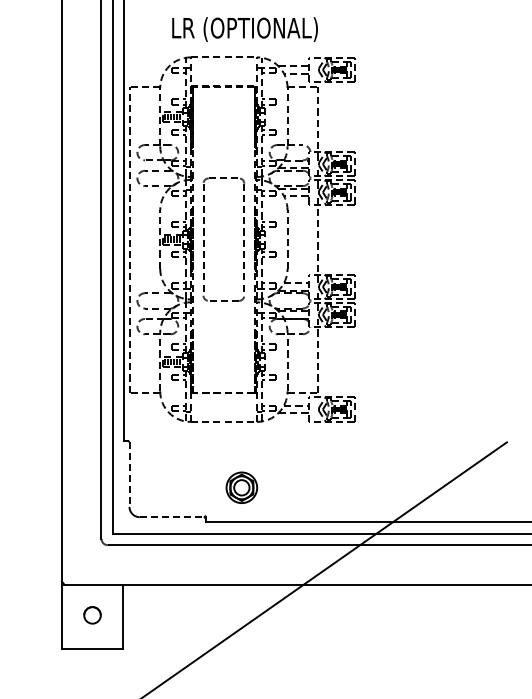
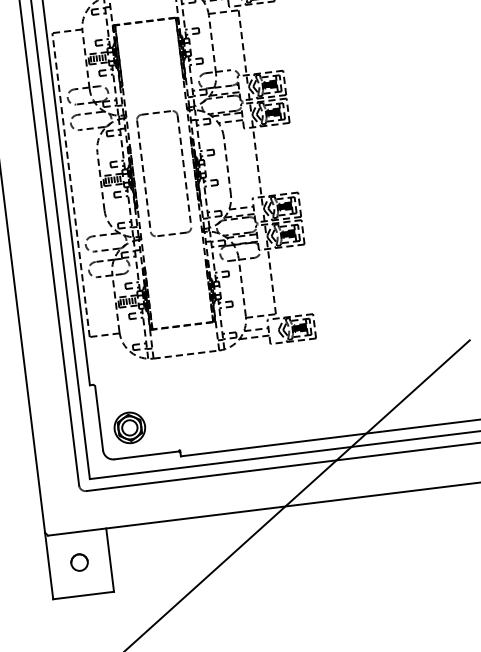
line: (129, 475) -> (99, 419), dashed -> solid
part: (241, 487) -> (129, 427), moved
line: (172, 517) -> (147, 455), dashed -> solid

